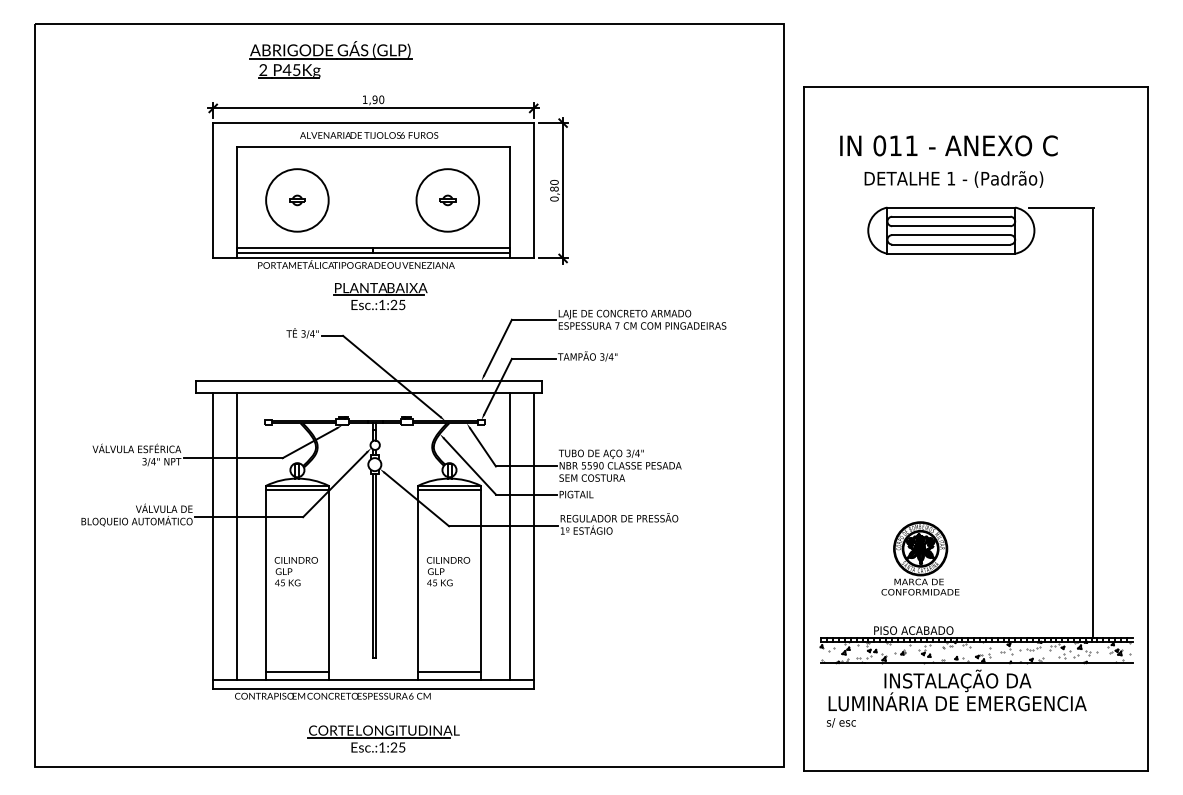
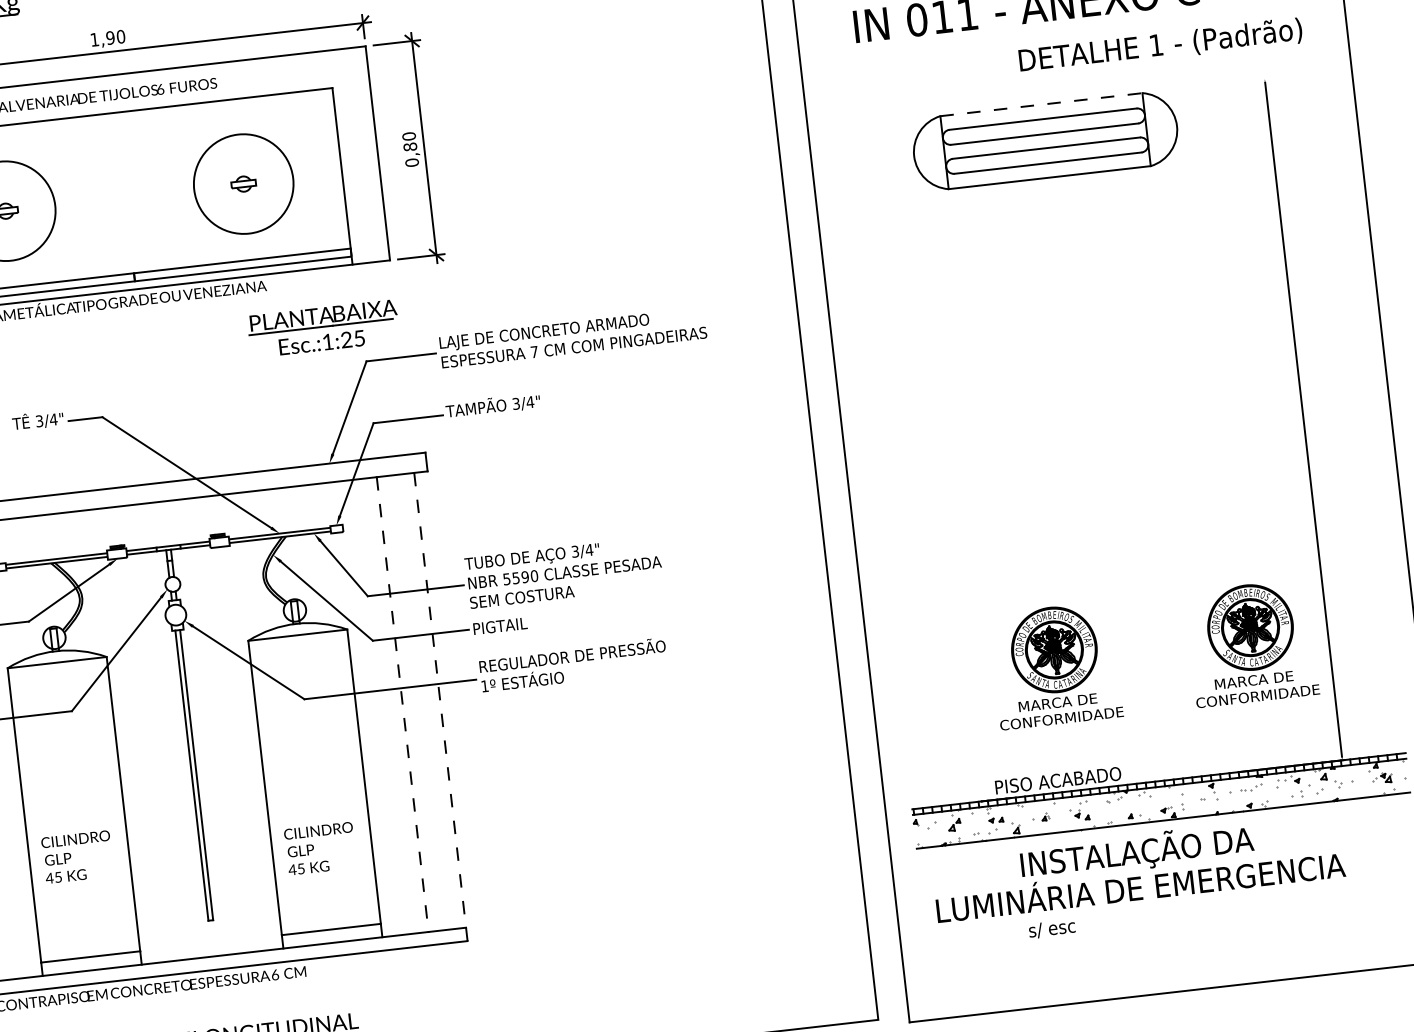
text: (953, 179) -> (1160, 46), moved
line: (951, 207) -> (1041, 104), solid -> dashed
line: (1061, 207) -> (1215, 84), removed
part: (380, 296) -> (323, 328), moved
line: (297, 490) -> (58, 670), removed
line: (449, 490) -> (298, 642), removed
line: (510, 536) -> (403, 704), solid -> dashed
line: (533, 540) -> (440, 706), solid -> dashed
part: (1044, 558) -> (1252, 642), added
text: (295, 571) -> (76, 857), moved
text: (448, 571) -> (320, 848), moved
text: (841, 722) -> (1052, 928), moved

